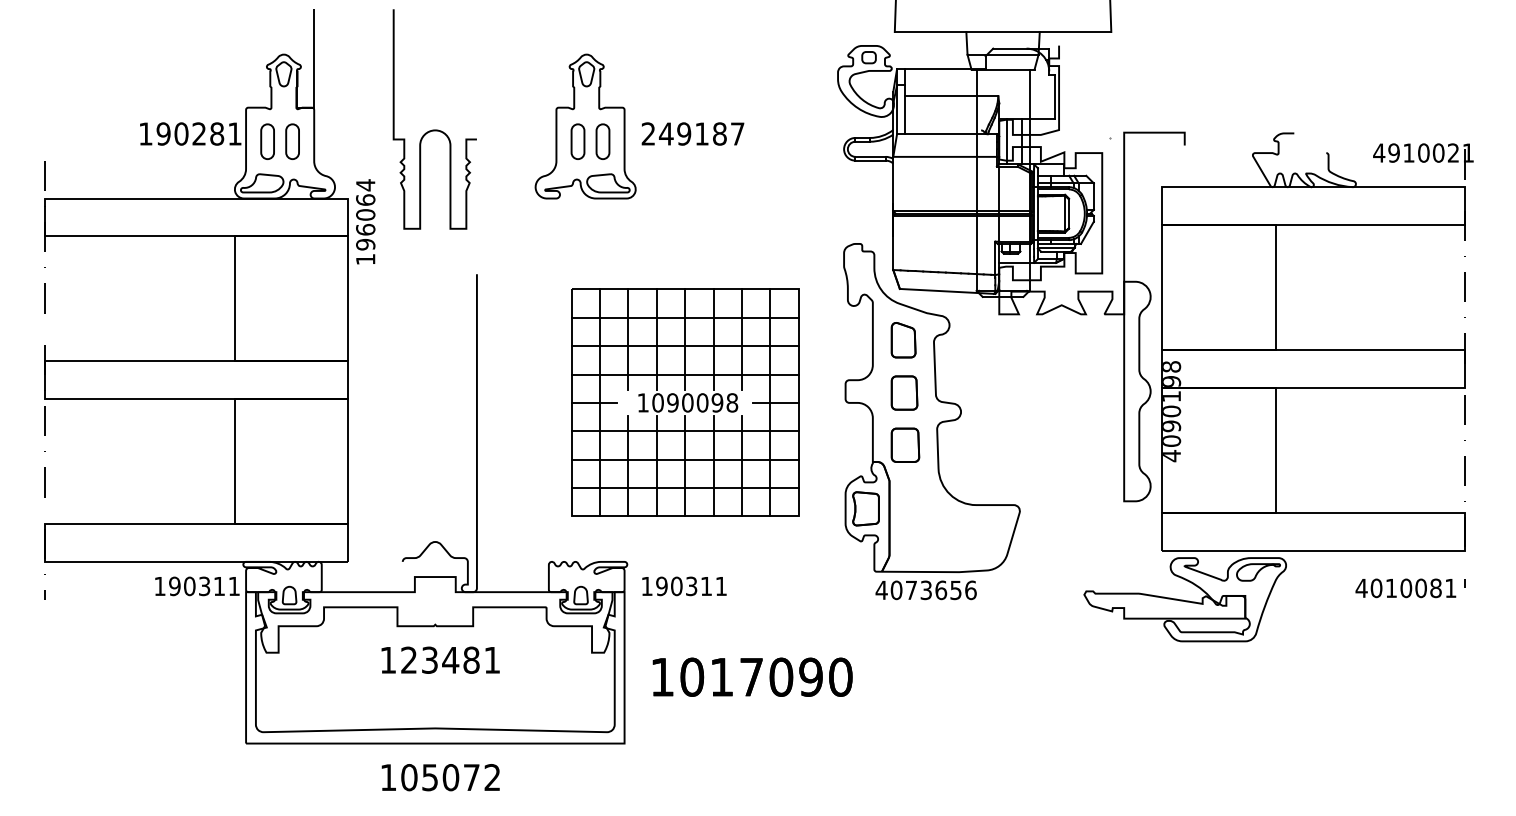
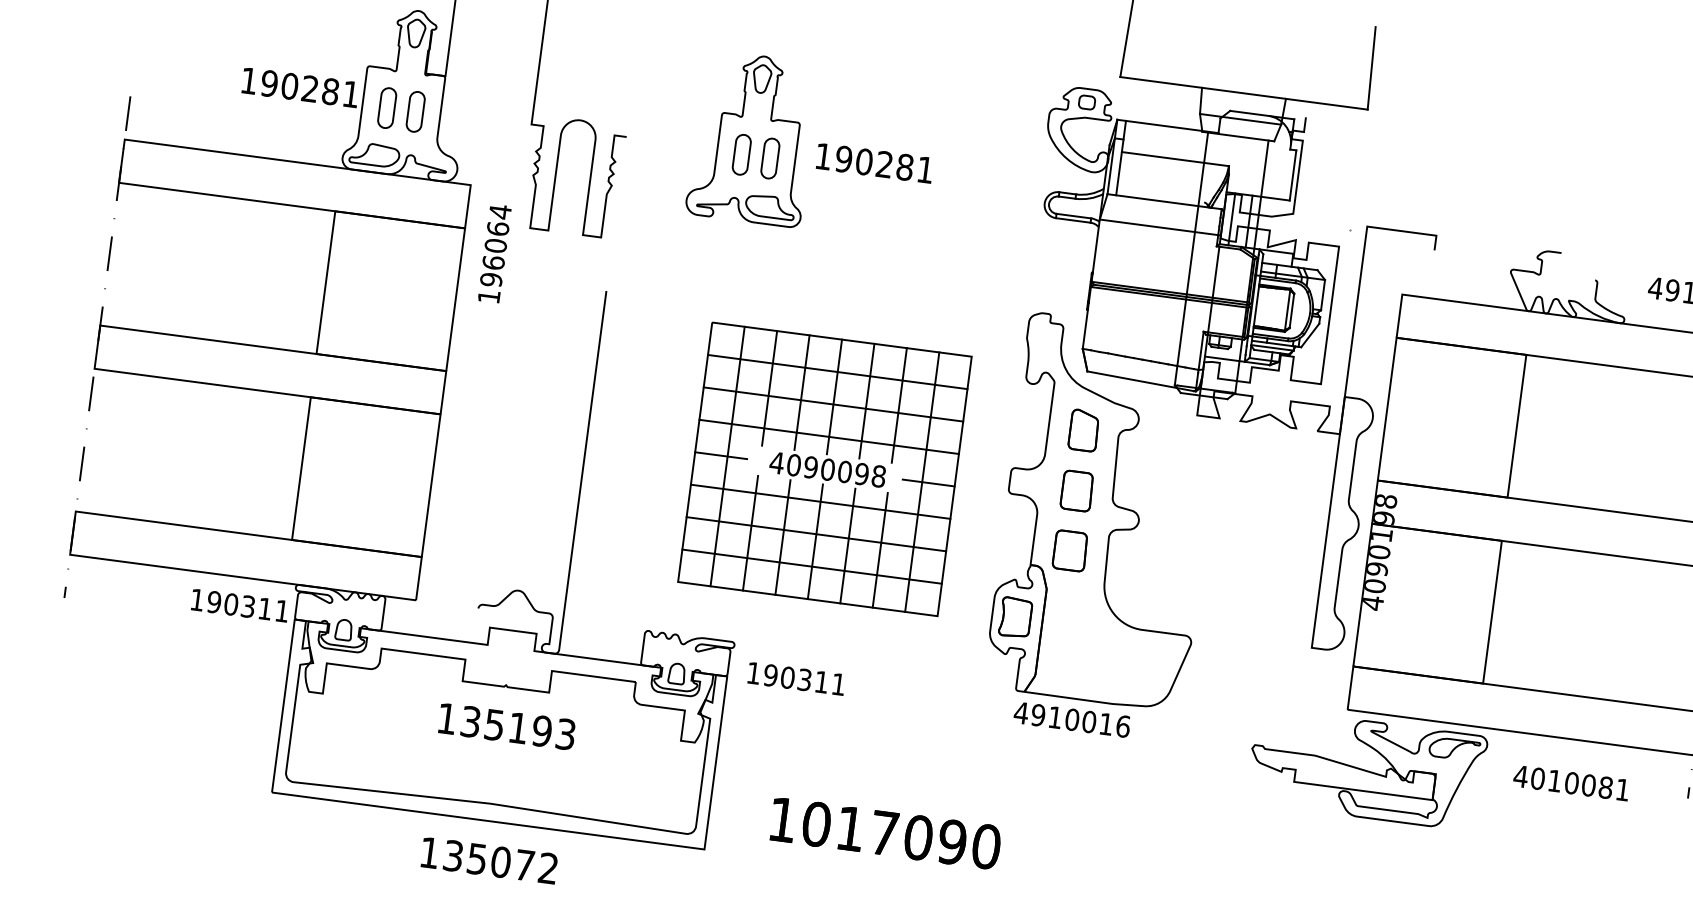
text: (692, 133) -> (873, 162), 249187 -> 190281
text: (365, 221) -> (494, 253), moved
text: (643, 402) -> (777, 462), 1090098 -> 4090098
text: (1405, 588) -> (1571, 783), moved
text: (925, 590) -> (1071, 719), 4073656 -> 4910016
text: (450, 659) -> (518, 727), 123481 -> 135193
text: (752, 676) -> (885, 832), moved
text: (409, 777) -> (453, 855), 105072 -> 135072

